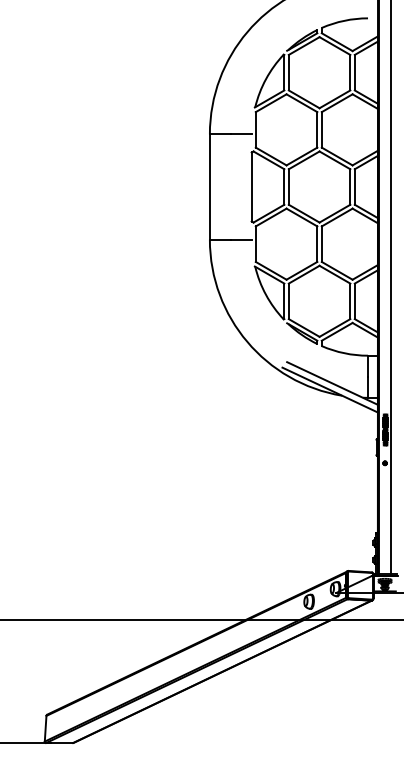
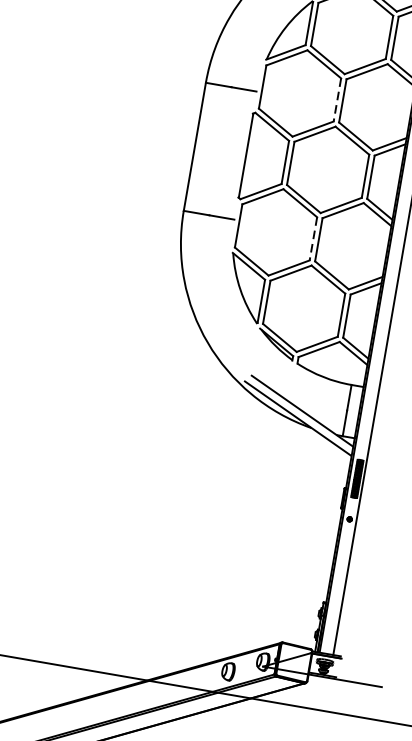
line: (317, 129) -> (337, 99), solid -> dashed
line: (317, 244) -> (313, 239), solid -> dashed

